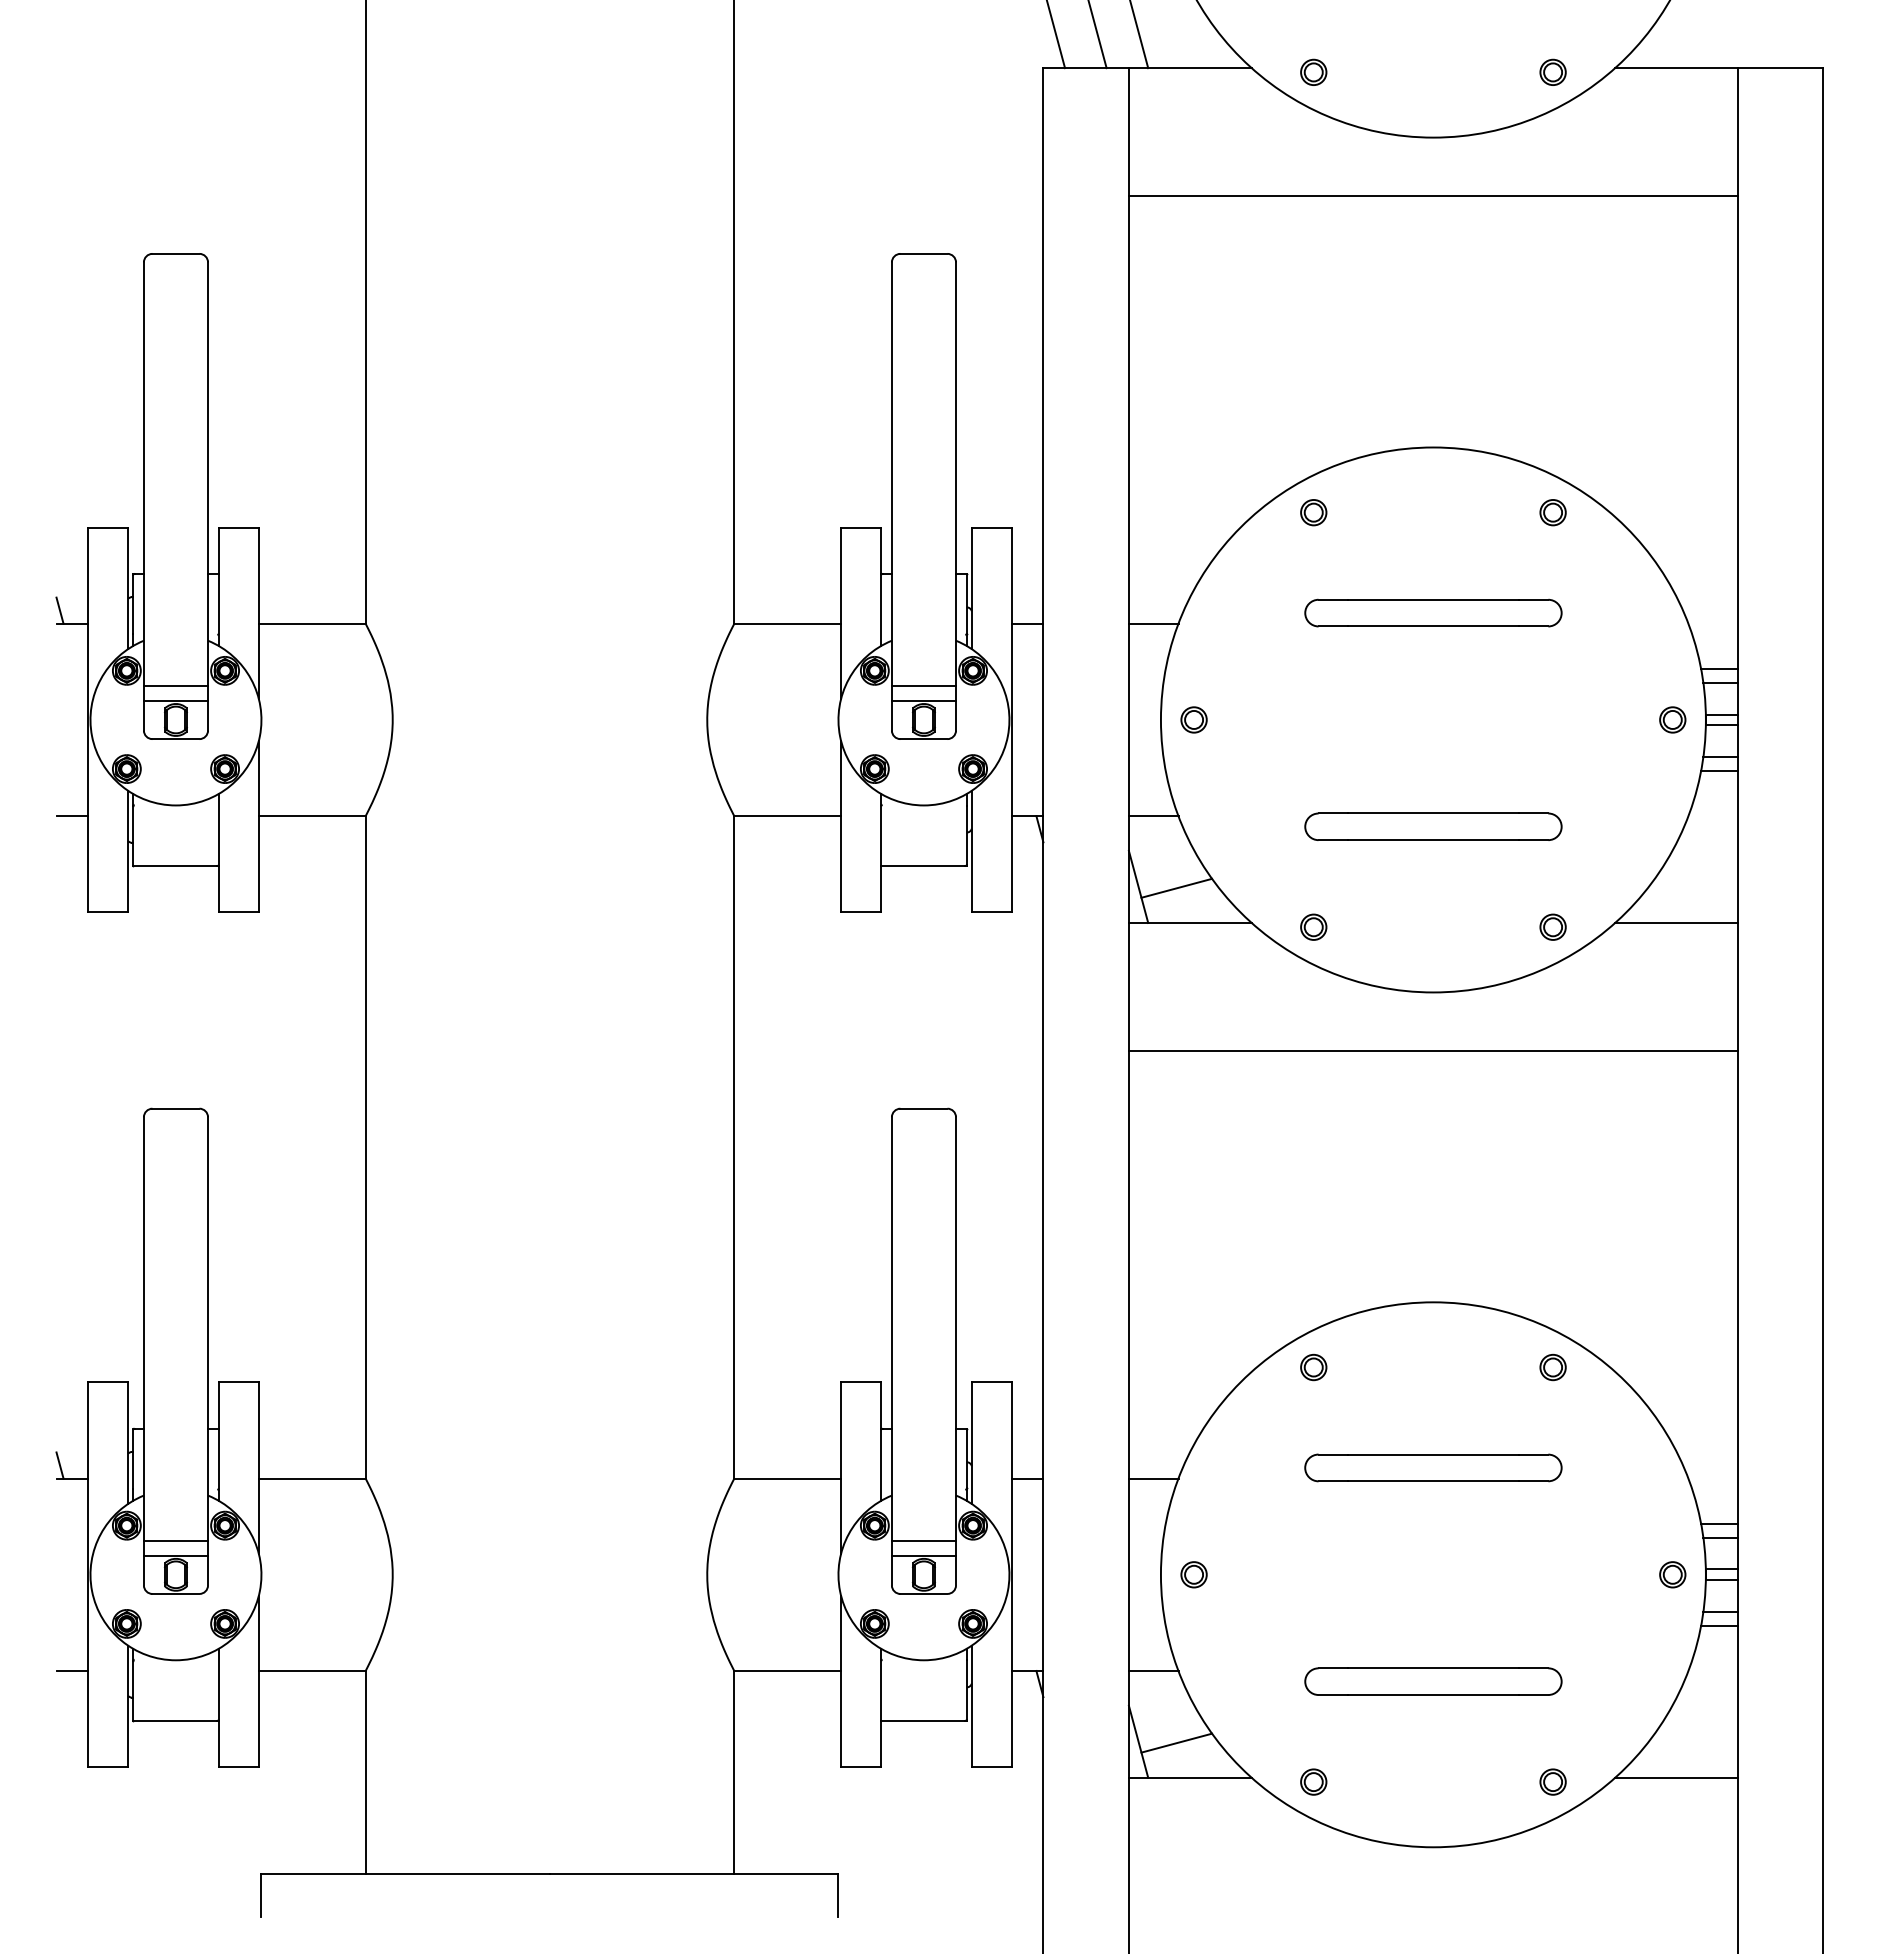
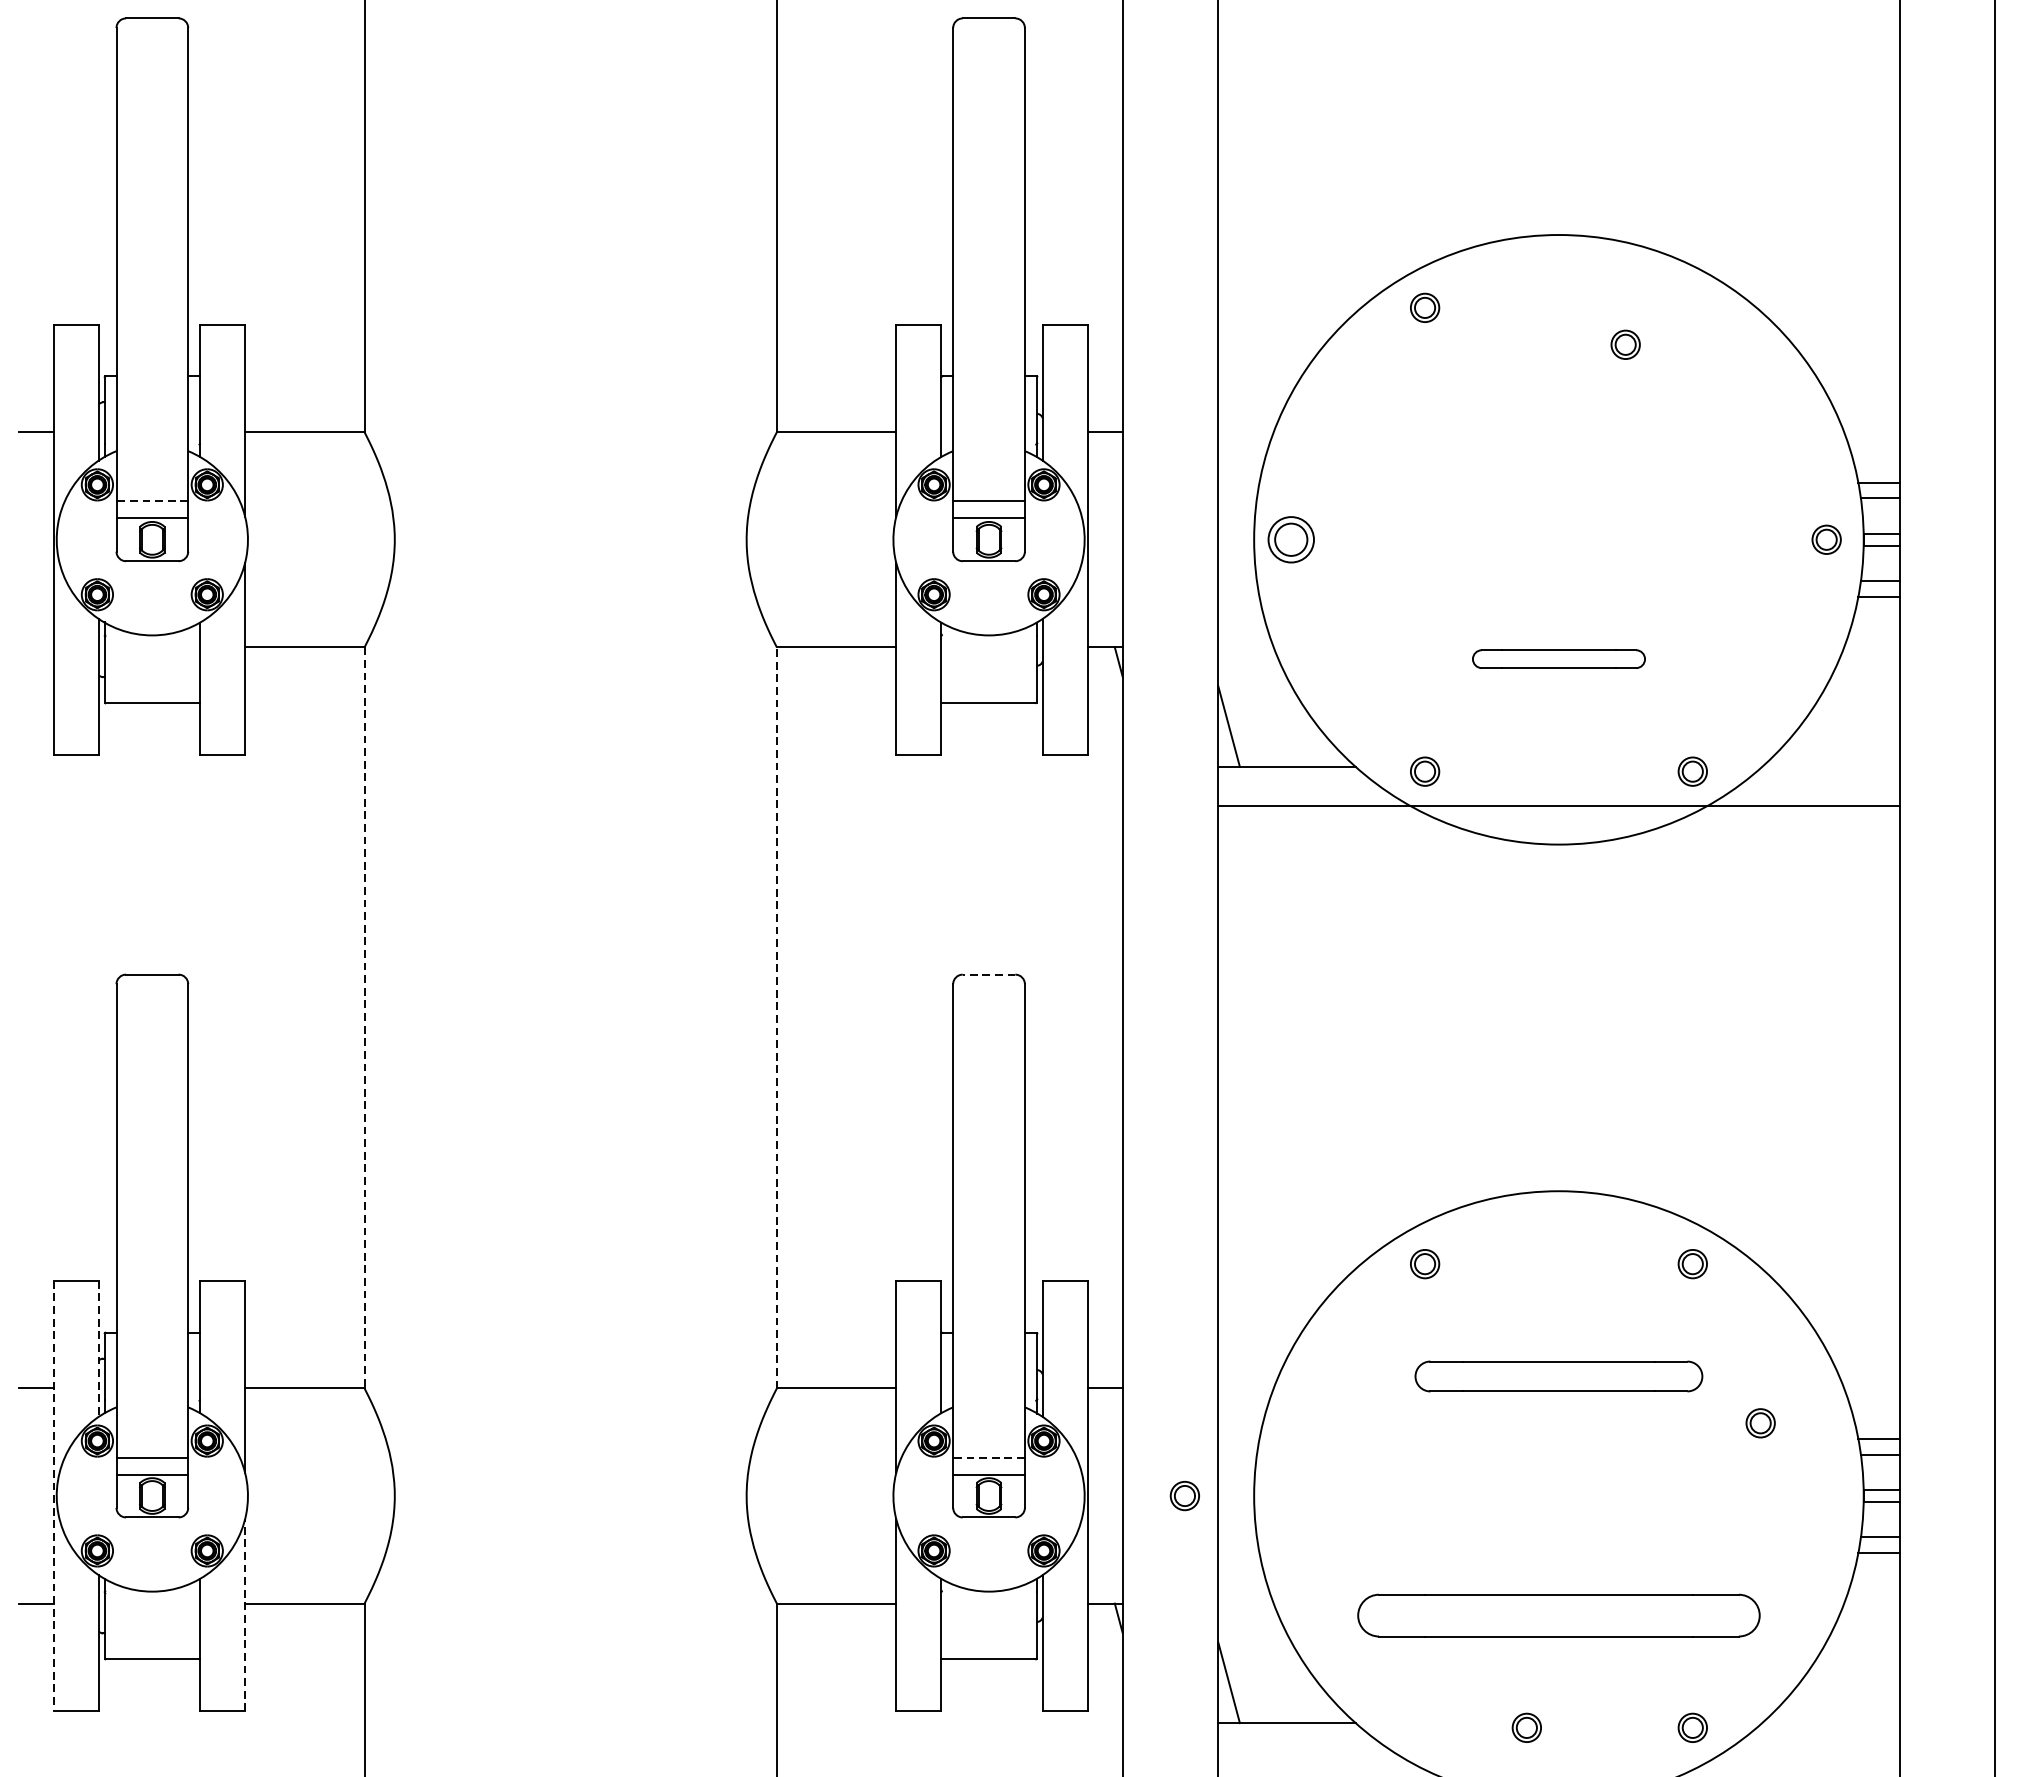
part: (1552, 512) -> (1625, 344), moved
line: (59, 610) -> (22, 417), removed
part: (1433, 612) -> (1559, 419), removed
line: (1153, 623) -> (1245, 431), removed
line: (175, 685) -> (151, 501), solid -> dashed
part: (1193, 719) -> (1290, 539), size x1.6
line: (71, 816) -> (35, 647), removed
line: (1153, 816) -> (1245, 647), removed
part: (1433, 826) -> (1559, 658), size x0.6
line: (1176, 887) -> (1271, 727), removed
line: (1676, 923) -> (1830, 767), removed
line: (1432, 1051) -> (1557, 806), moved
line: (923, 1108) -> (988, 974), solid -> dashed
line: (734, 1146) -> (777, 1016), solid -> dashed
line: (365, 1147) -> (364, 1018), solid -> dashed
line: (128, 1443) -> (99, 1349), solid -> dashed
line: (59, 1465) -> (22, 1373), removed
line: (1153, 1478) -> (1245, 1388), removed
line: (923, 1540) -> (988, 1457), solid -> dashed
part: (1193, 1574) -> (1184, 1495), moved
part: (1672, 1574) -> (1760, 1422), moved
line: (87, 1575) -> (53, 1496), solid -> dashed
line: (1153, 1670) -> (1245, 1603), removed
line: (258, 1681) -> (244, 1615), solid -> dashed
part: (1433, 1681) -> (1559, 1615), size x1.4
line: (1176, 1742) -> (1271, 1683), removed
line: (1676, 1777) -> (1830, 1722), removed
part: (1313, 1781) -> (1526, 1727), moved

